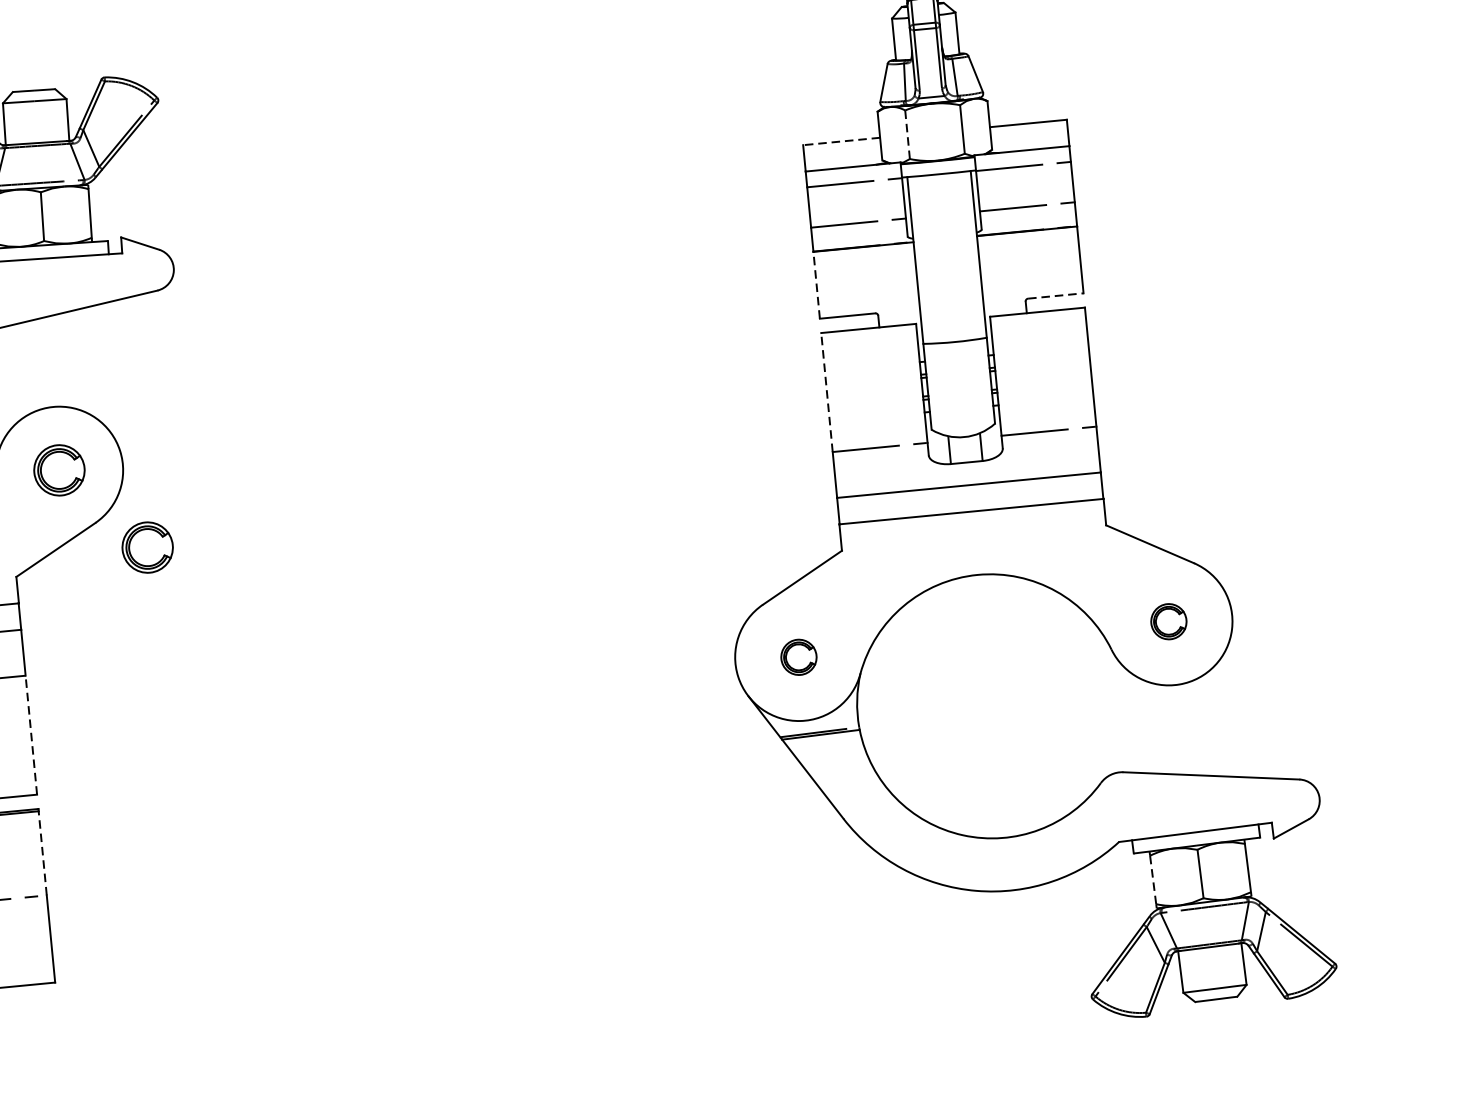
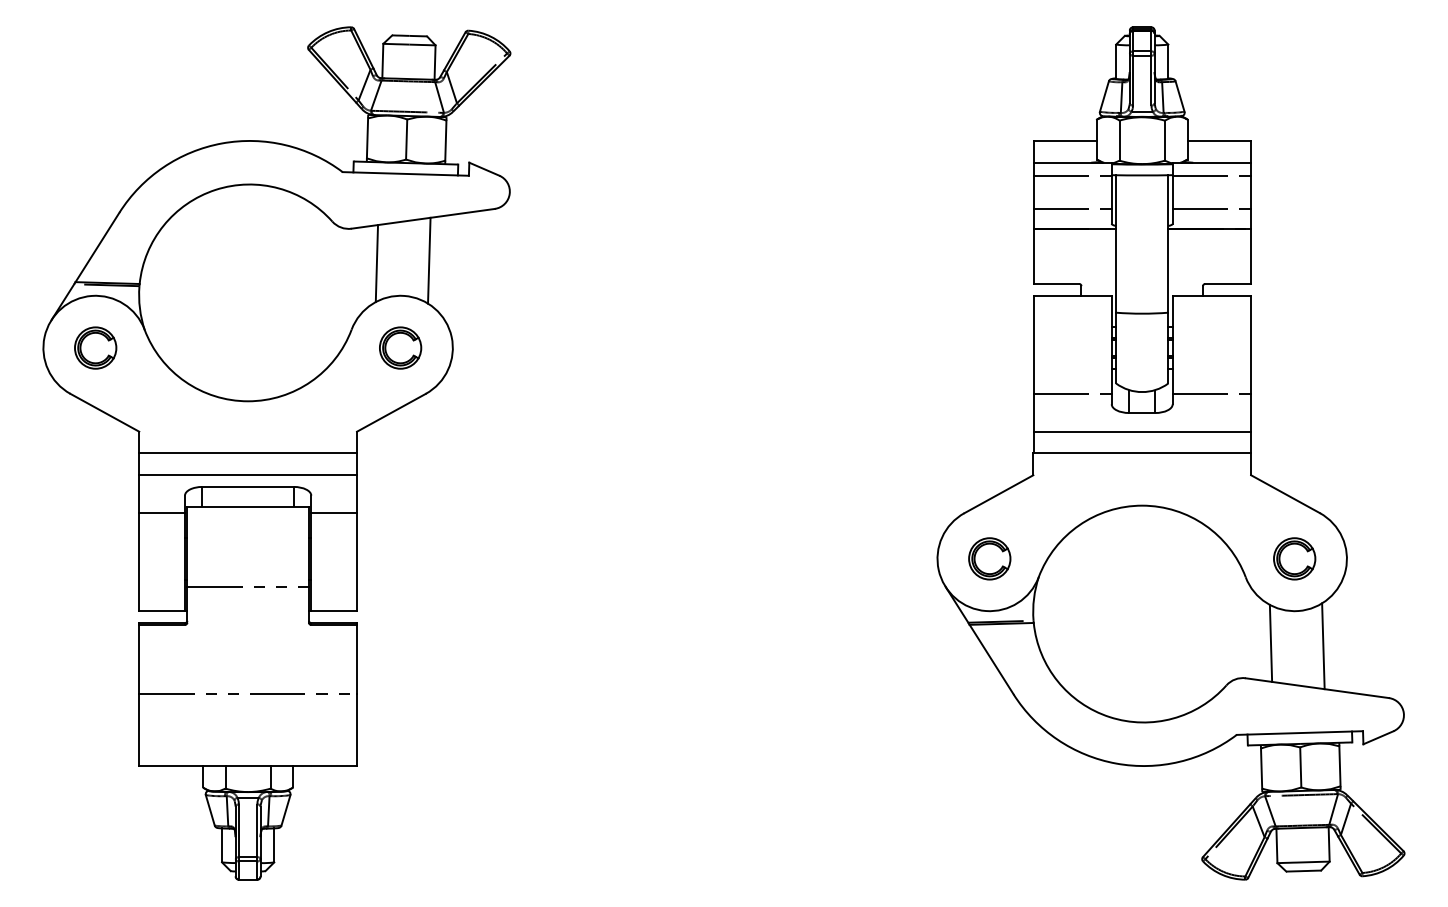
line: (907, 135) -> (1119, 141), dashed -> solid
line: (841, 140) -> (1065, 140), dashed -> solid
line: (816, 285) -> (1033, 256), dashed -> solid
line: (1056, 296) -> (1228, 284), dashed -> solid
line: (84, 360) -> (429, 260), added
line: (20, 370) -> (376, 263), added
line: (826, 392) -> (1033, 344), dashed -> solid
part: (147, 546) -> (466, 417), removed
part: (1168, 621) -> (1294, 558), size x1.43
part: (798, 656) -> (989, 558), size x1.43
line: (1213, 724) -> (1323, 646), added
line: (1149, 725) -> (1270, 642), added
line: (30, 734) -> (356, 561), dashed -> solid
line: (42, 853) -> (356, 659), dashed -> solid
line: (1153, 879) -> (1261, 768), dashed -> solid

